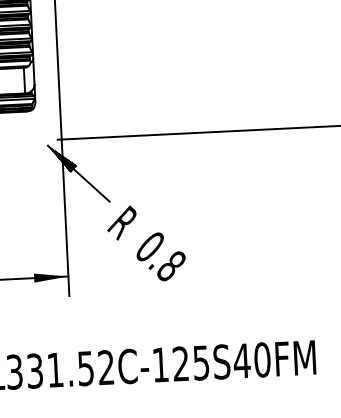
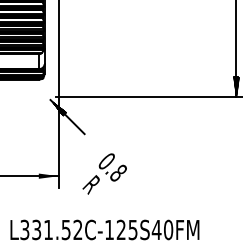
text: (120, 222) -> (90, 184), moved

